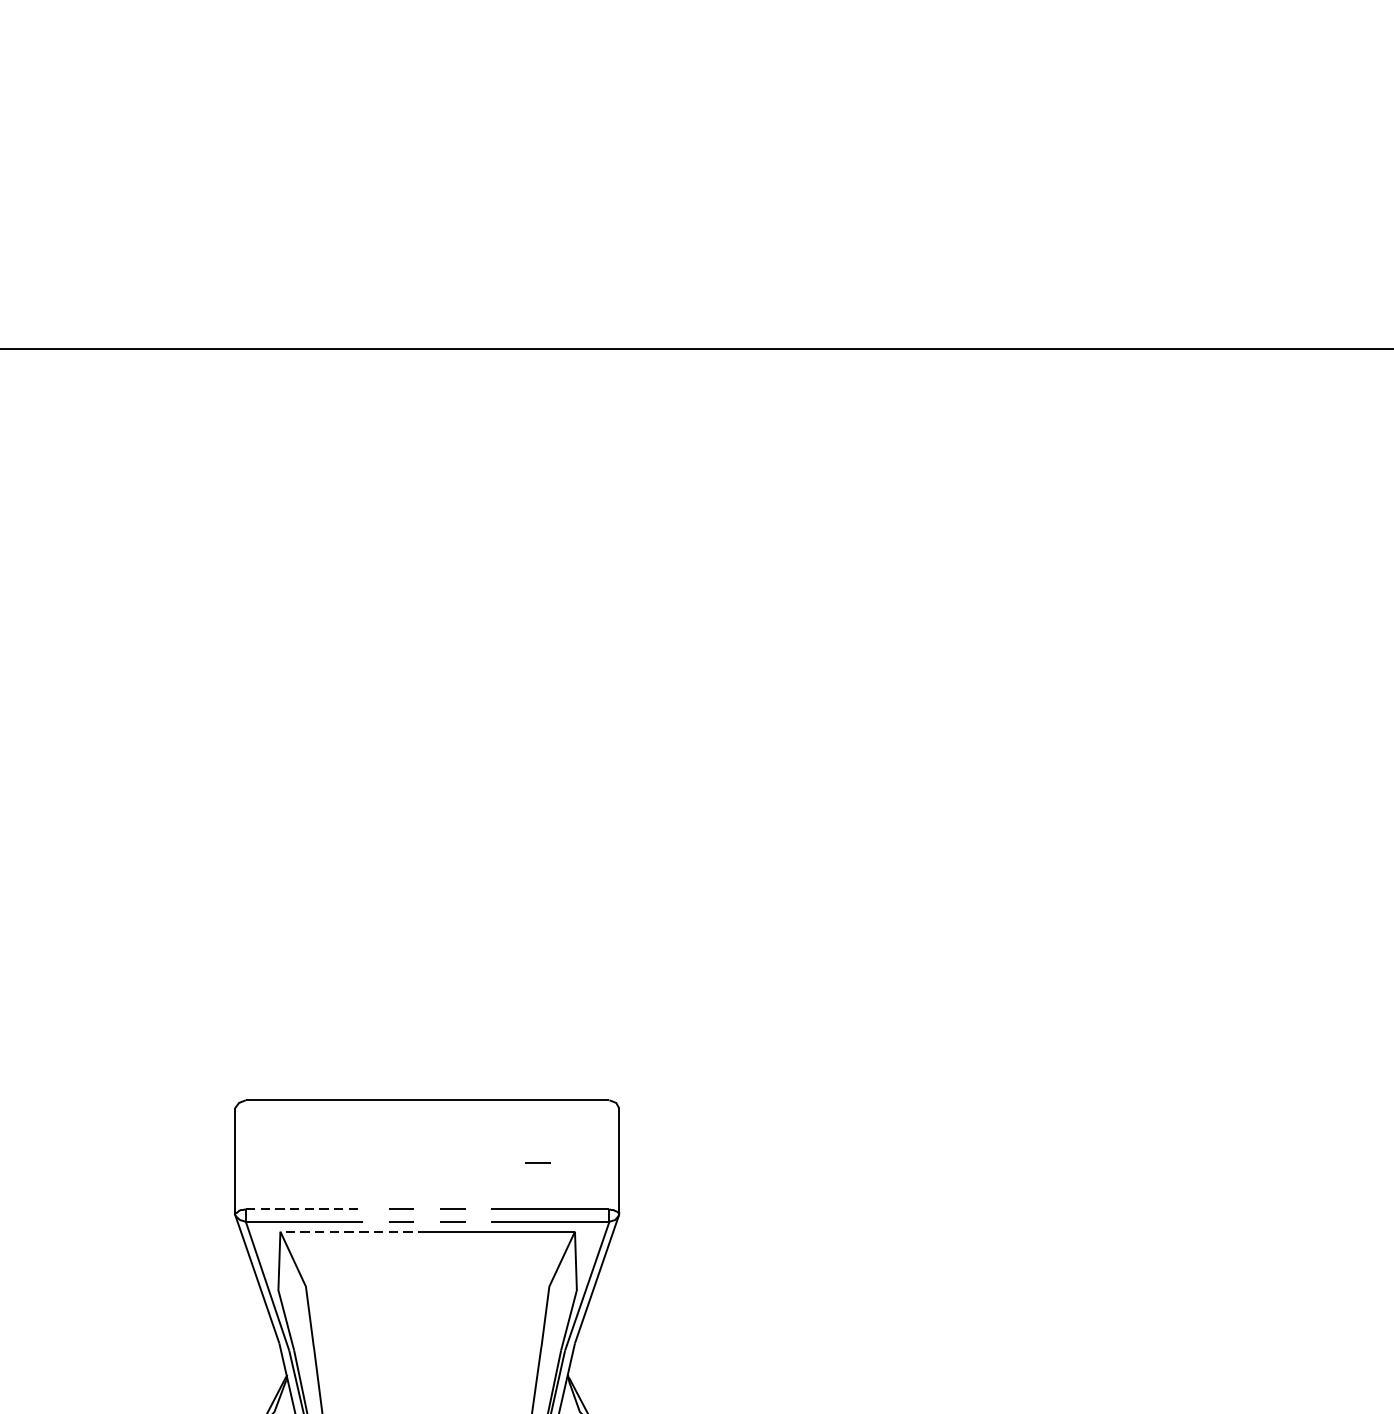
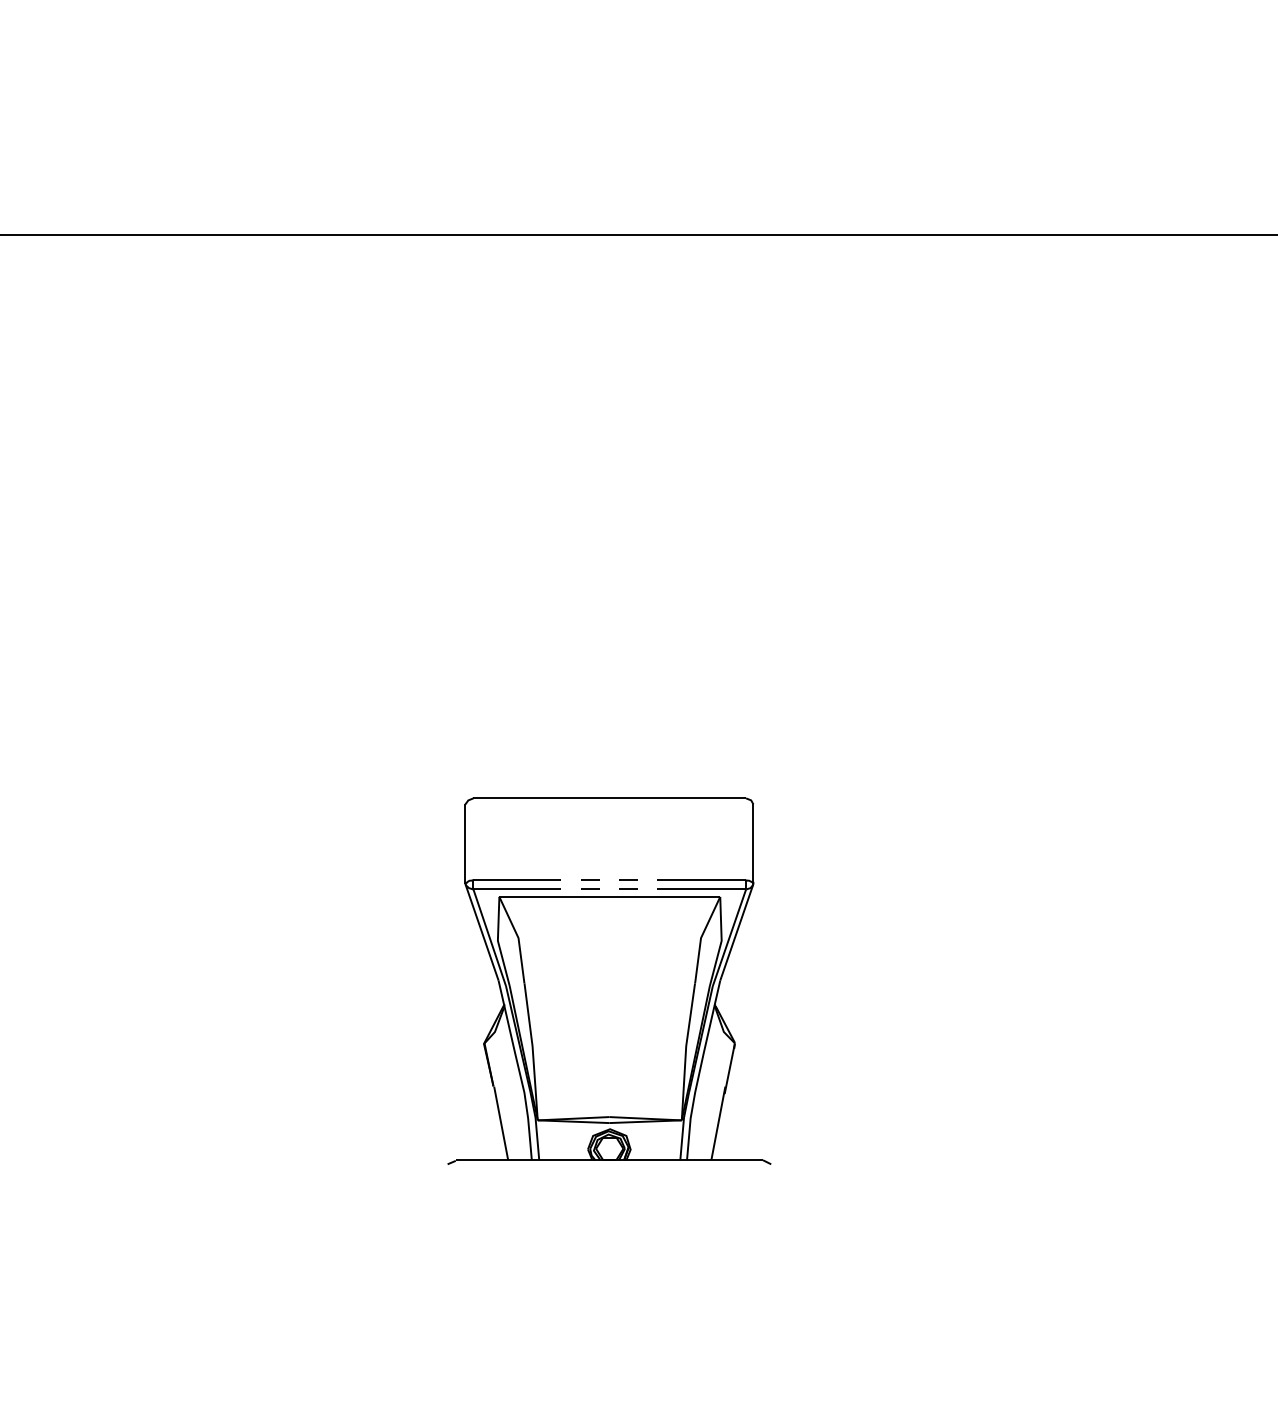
line: (537, 1161) -> (692, 844), removed
line: (304, 1209) -> (517, 880), dashed -> solid
line: (352, 1231) -> (553, 896), dashed -> solid

